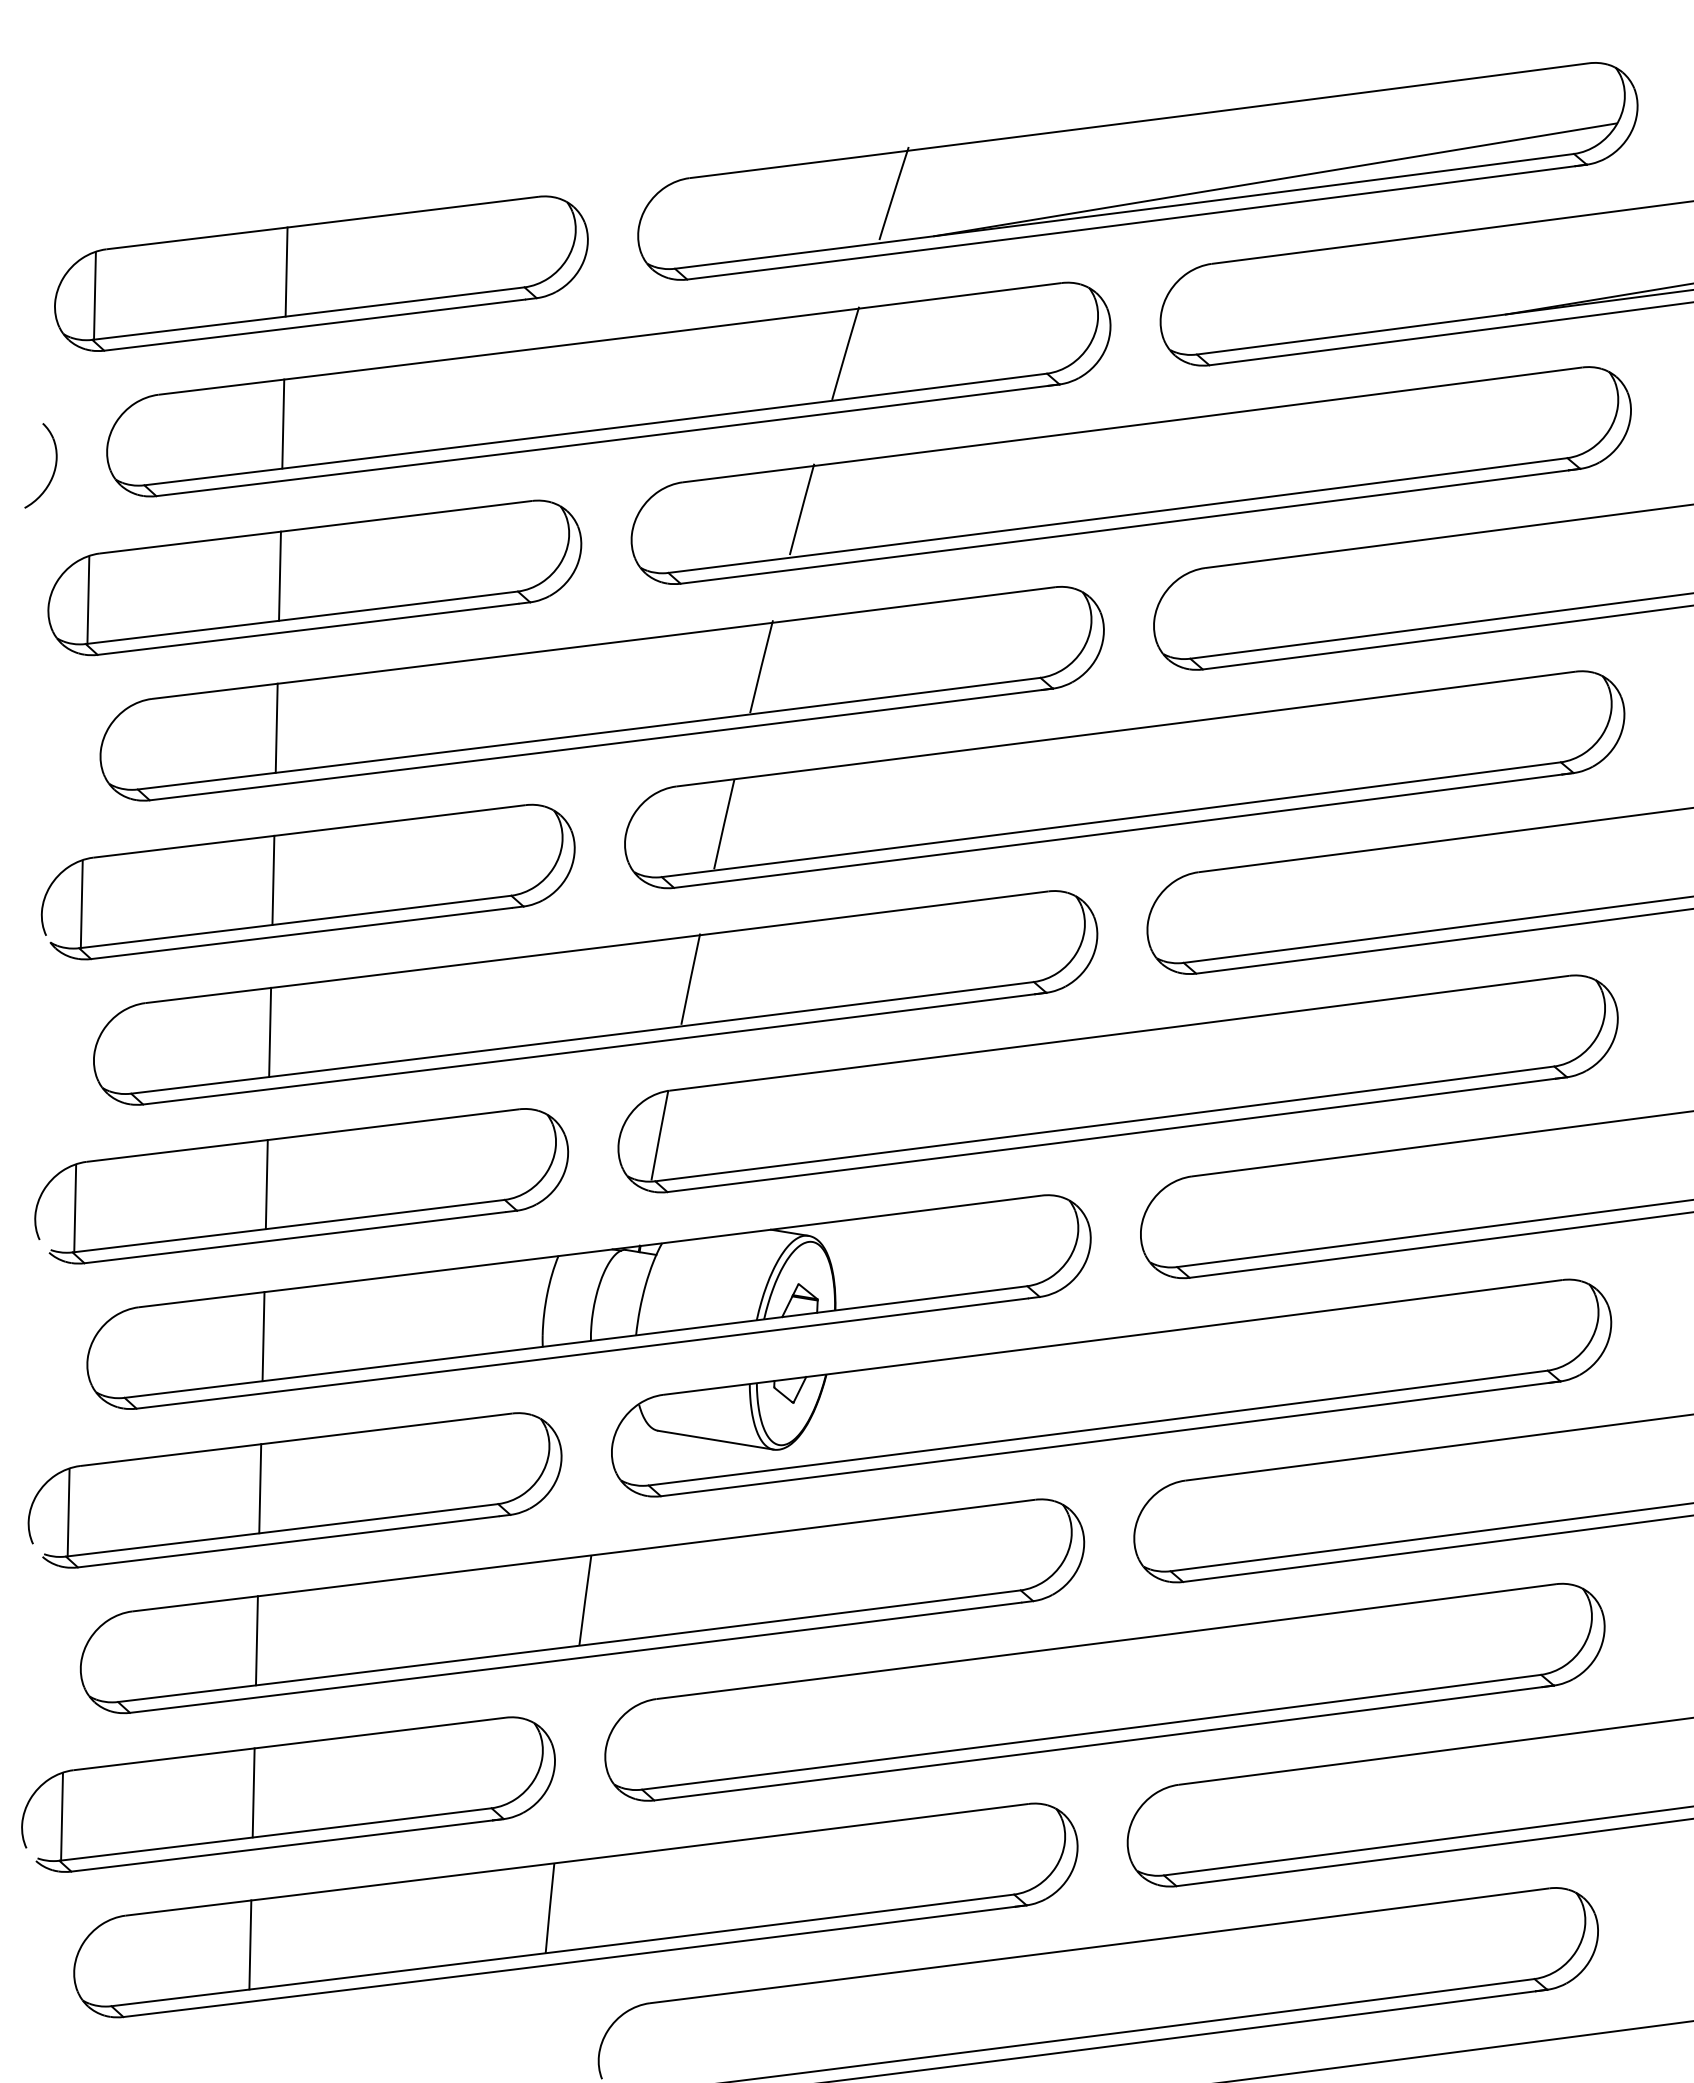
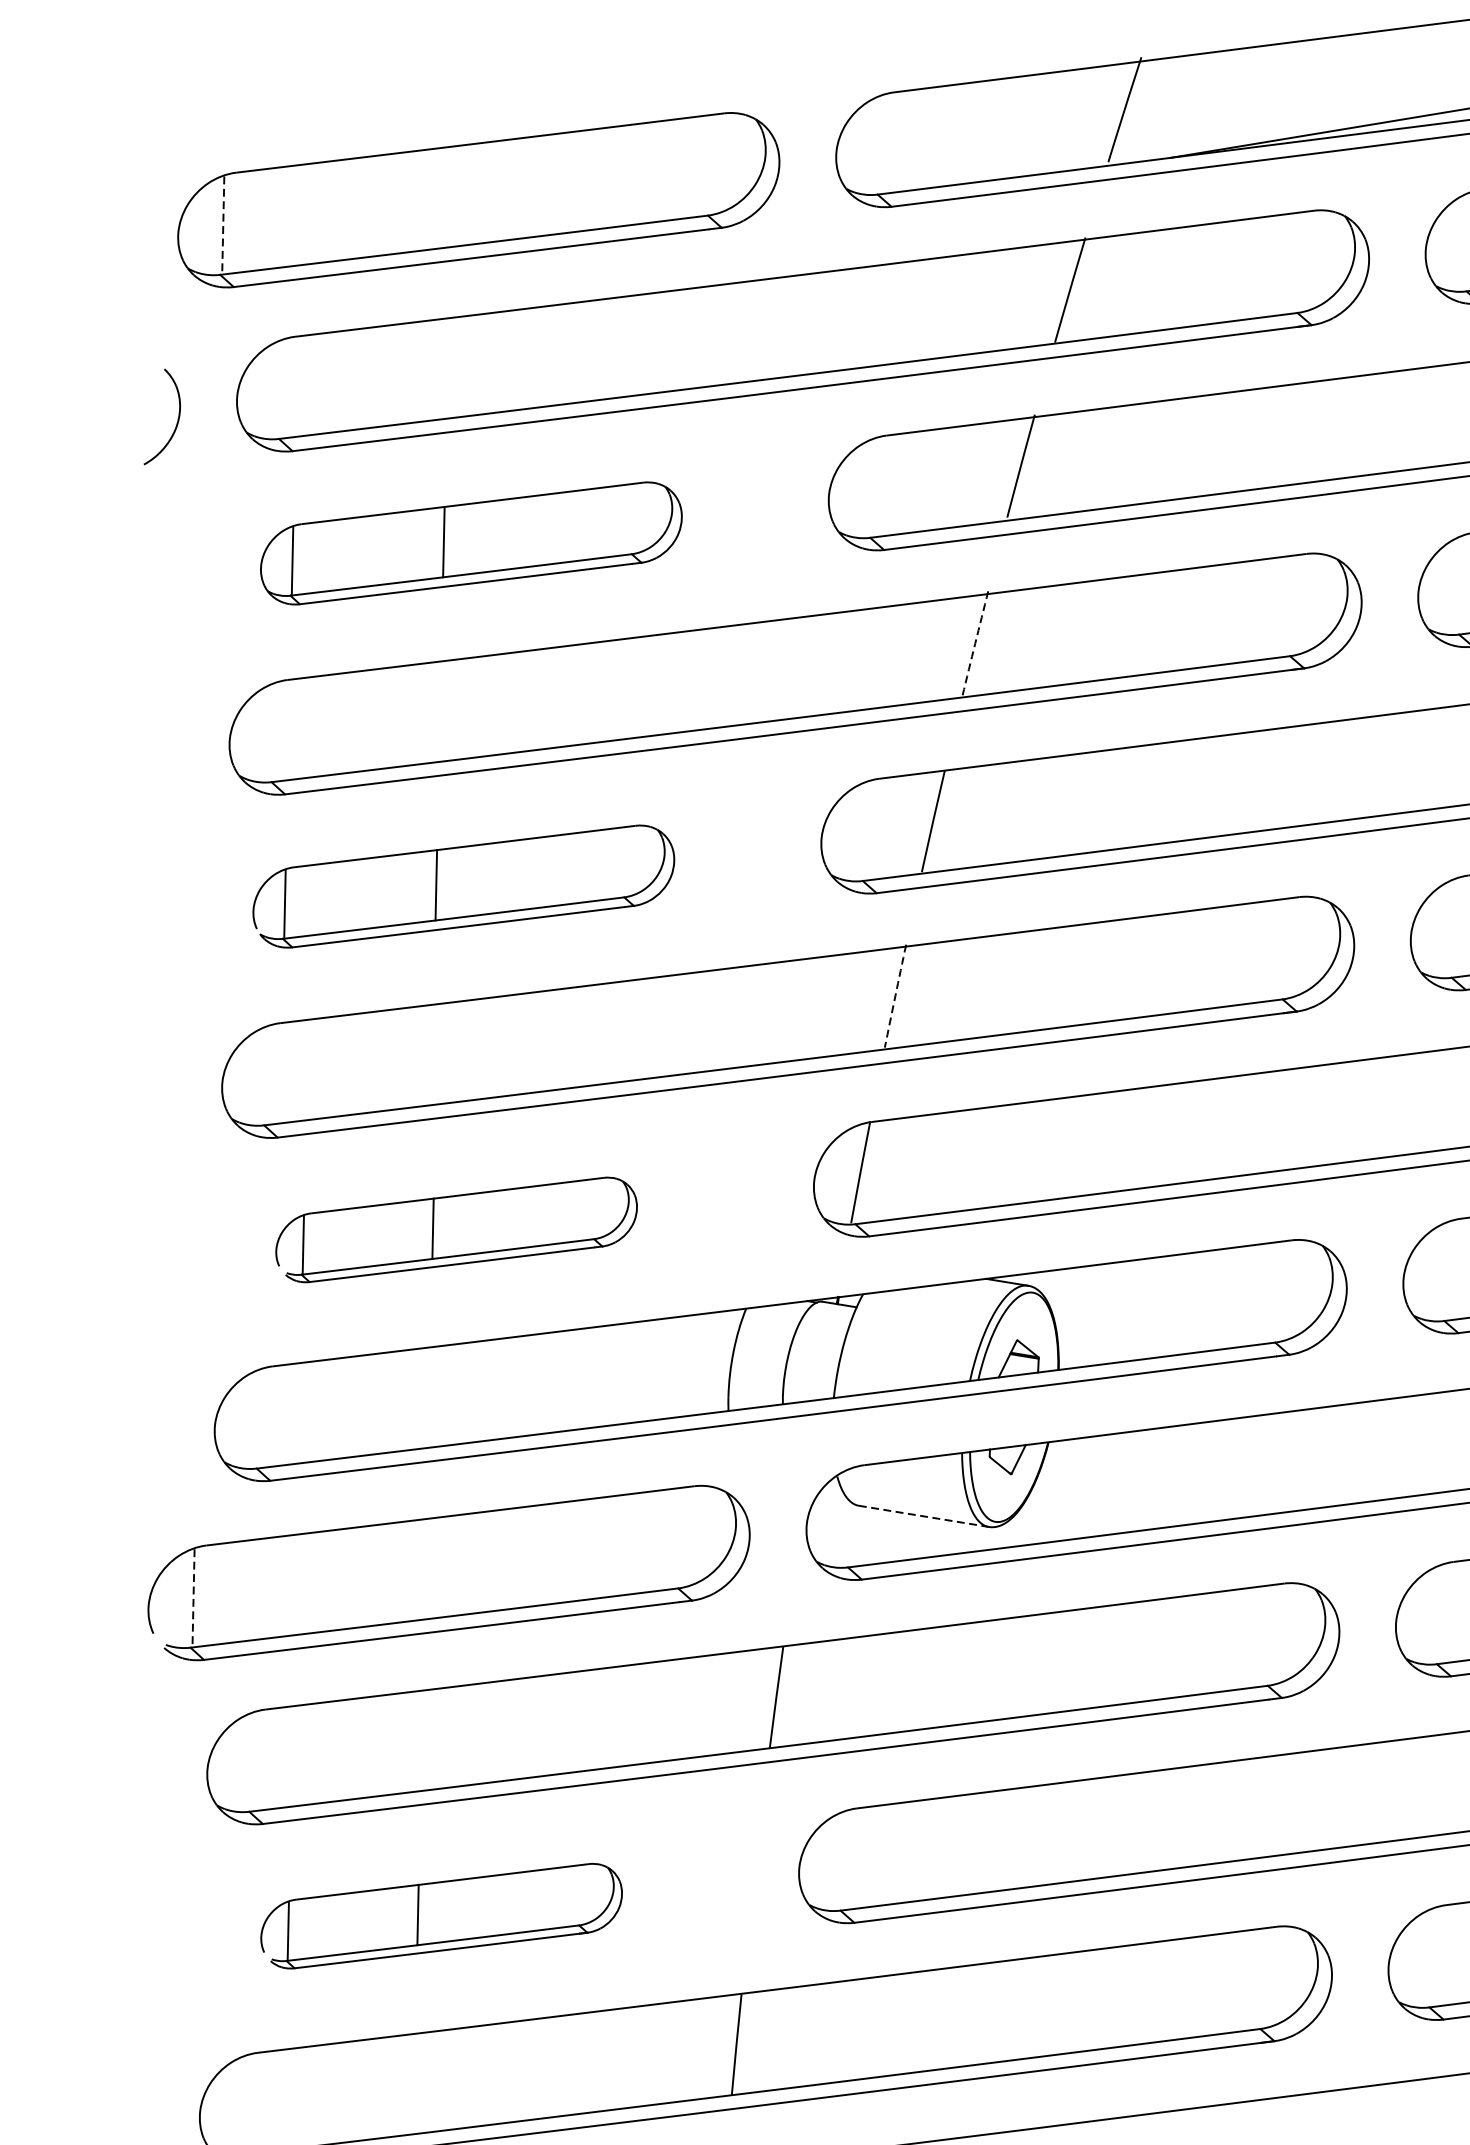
line: (286, 271) -> (439, 197), removed
line: (94, 296) -> (222, 225), solid -> dashed
line: (283, 423) -> (435, 369), removed
part: (314, 577) -> (470, 542), size x0.7
arc: (761, 666) -> (975, 643), solid -> dashed
line: (276, 727) -> (428, 712), removed
part: (307, 881) -> (463, 885), size x0.7
arc: (690, 979) -> (895, 996), solid -> dashed
line: (270, 1031) -> (421, 1055), removed
part: (301, 1186) -> (456, 1230), size x0.6
line: (263, 1336) -> (413, 1399), removed
line: (716, 1440) -> (924, 1516), solid -> dashed
line: (260, 1488) -> (410, 1570), removed
line: (68, 1513) -> (193, 1599), solid -> dashed
line: (256, 1640) -> (405, 1742), removed
part: (288, 1794) -> (441, 1916), size x0.6
line: (250, 1944) -> (398, 2085), removed

